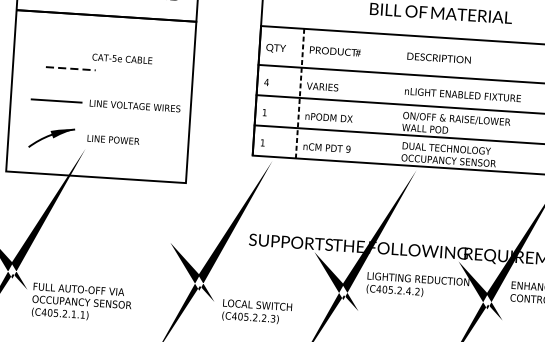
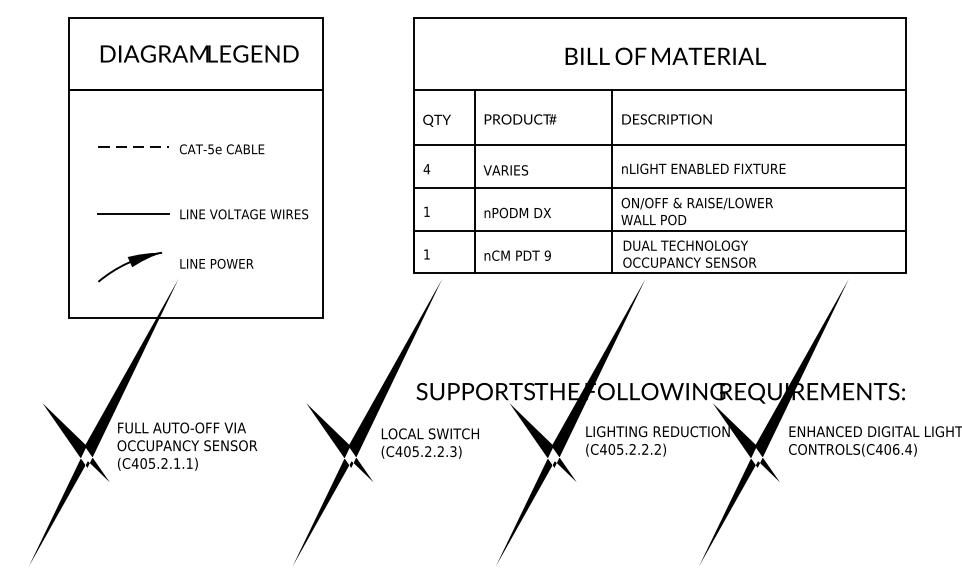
line: (70, 68) -> (133, 146), moved
line: (299, 94) -> (474, 182), dashed -> solid
line: (397, 99) -> (612, 181), added
text: (408, 291) -> (644, 449), (C405.2.4.2) -> (C405.2.2.2)
text: (82, 302) -> (187, 446), moved
text: (256, 311) -> (429, 443), moved

